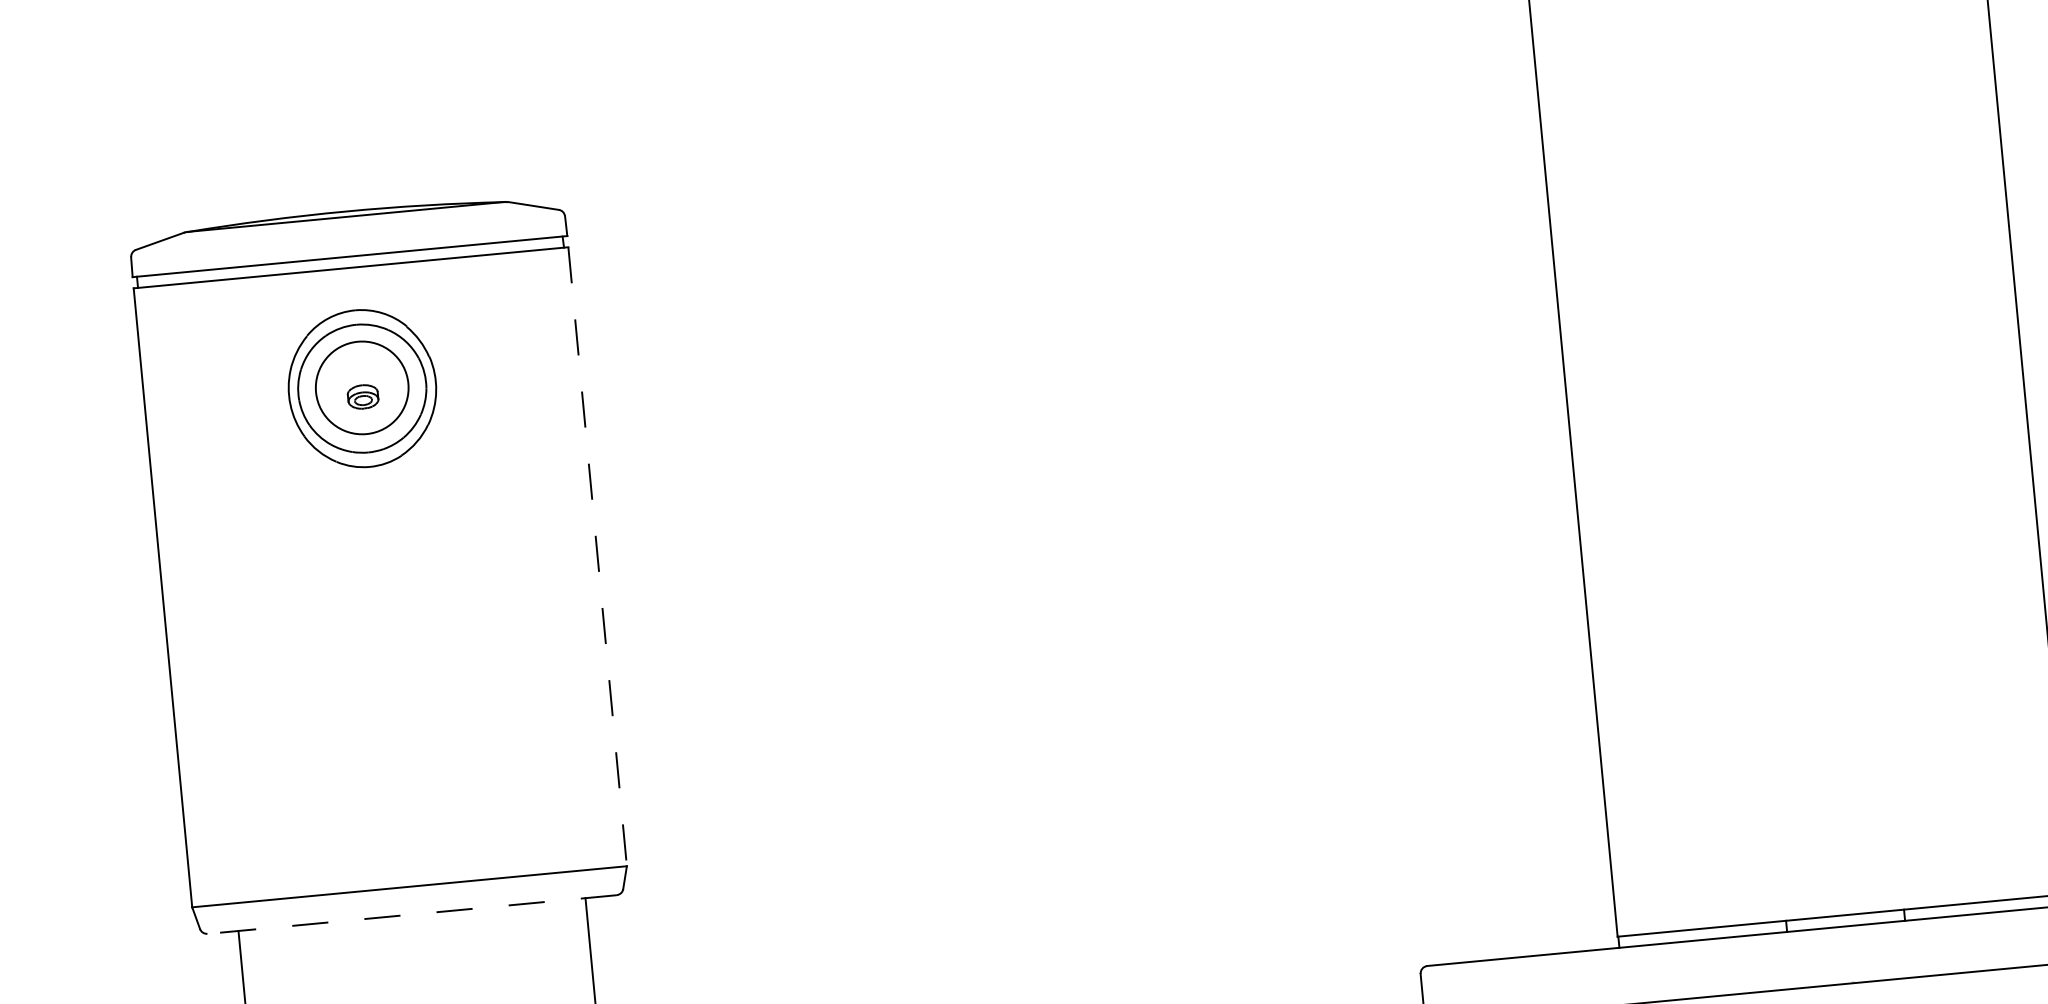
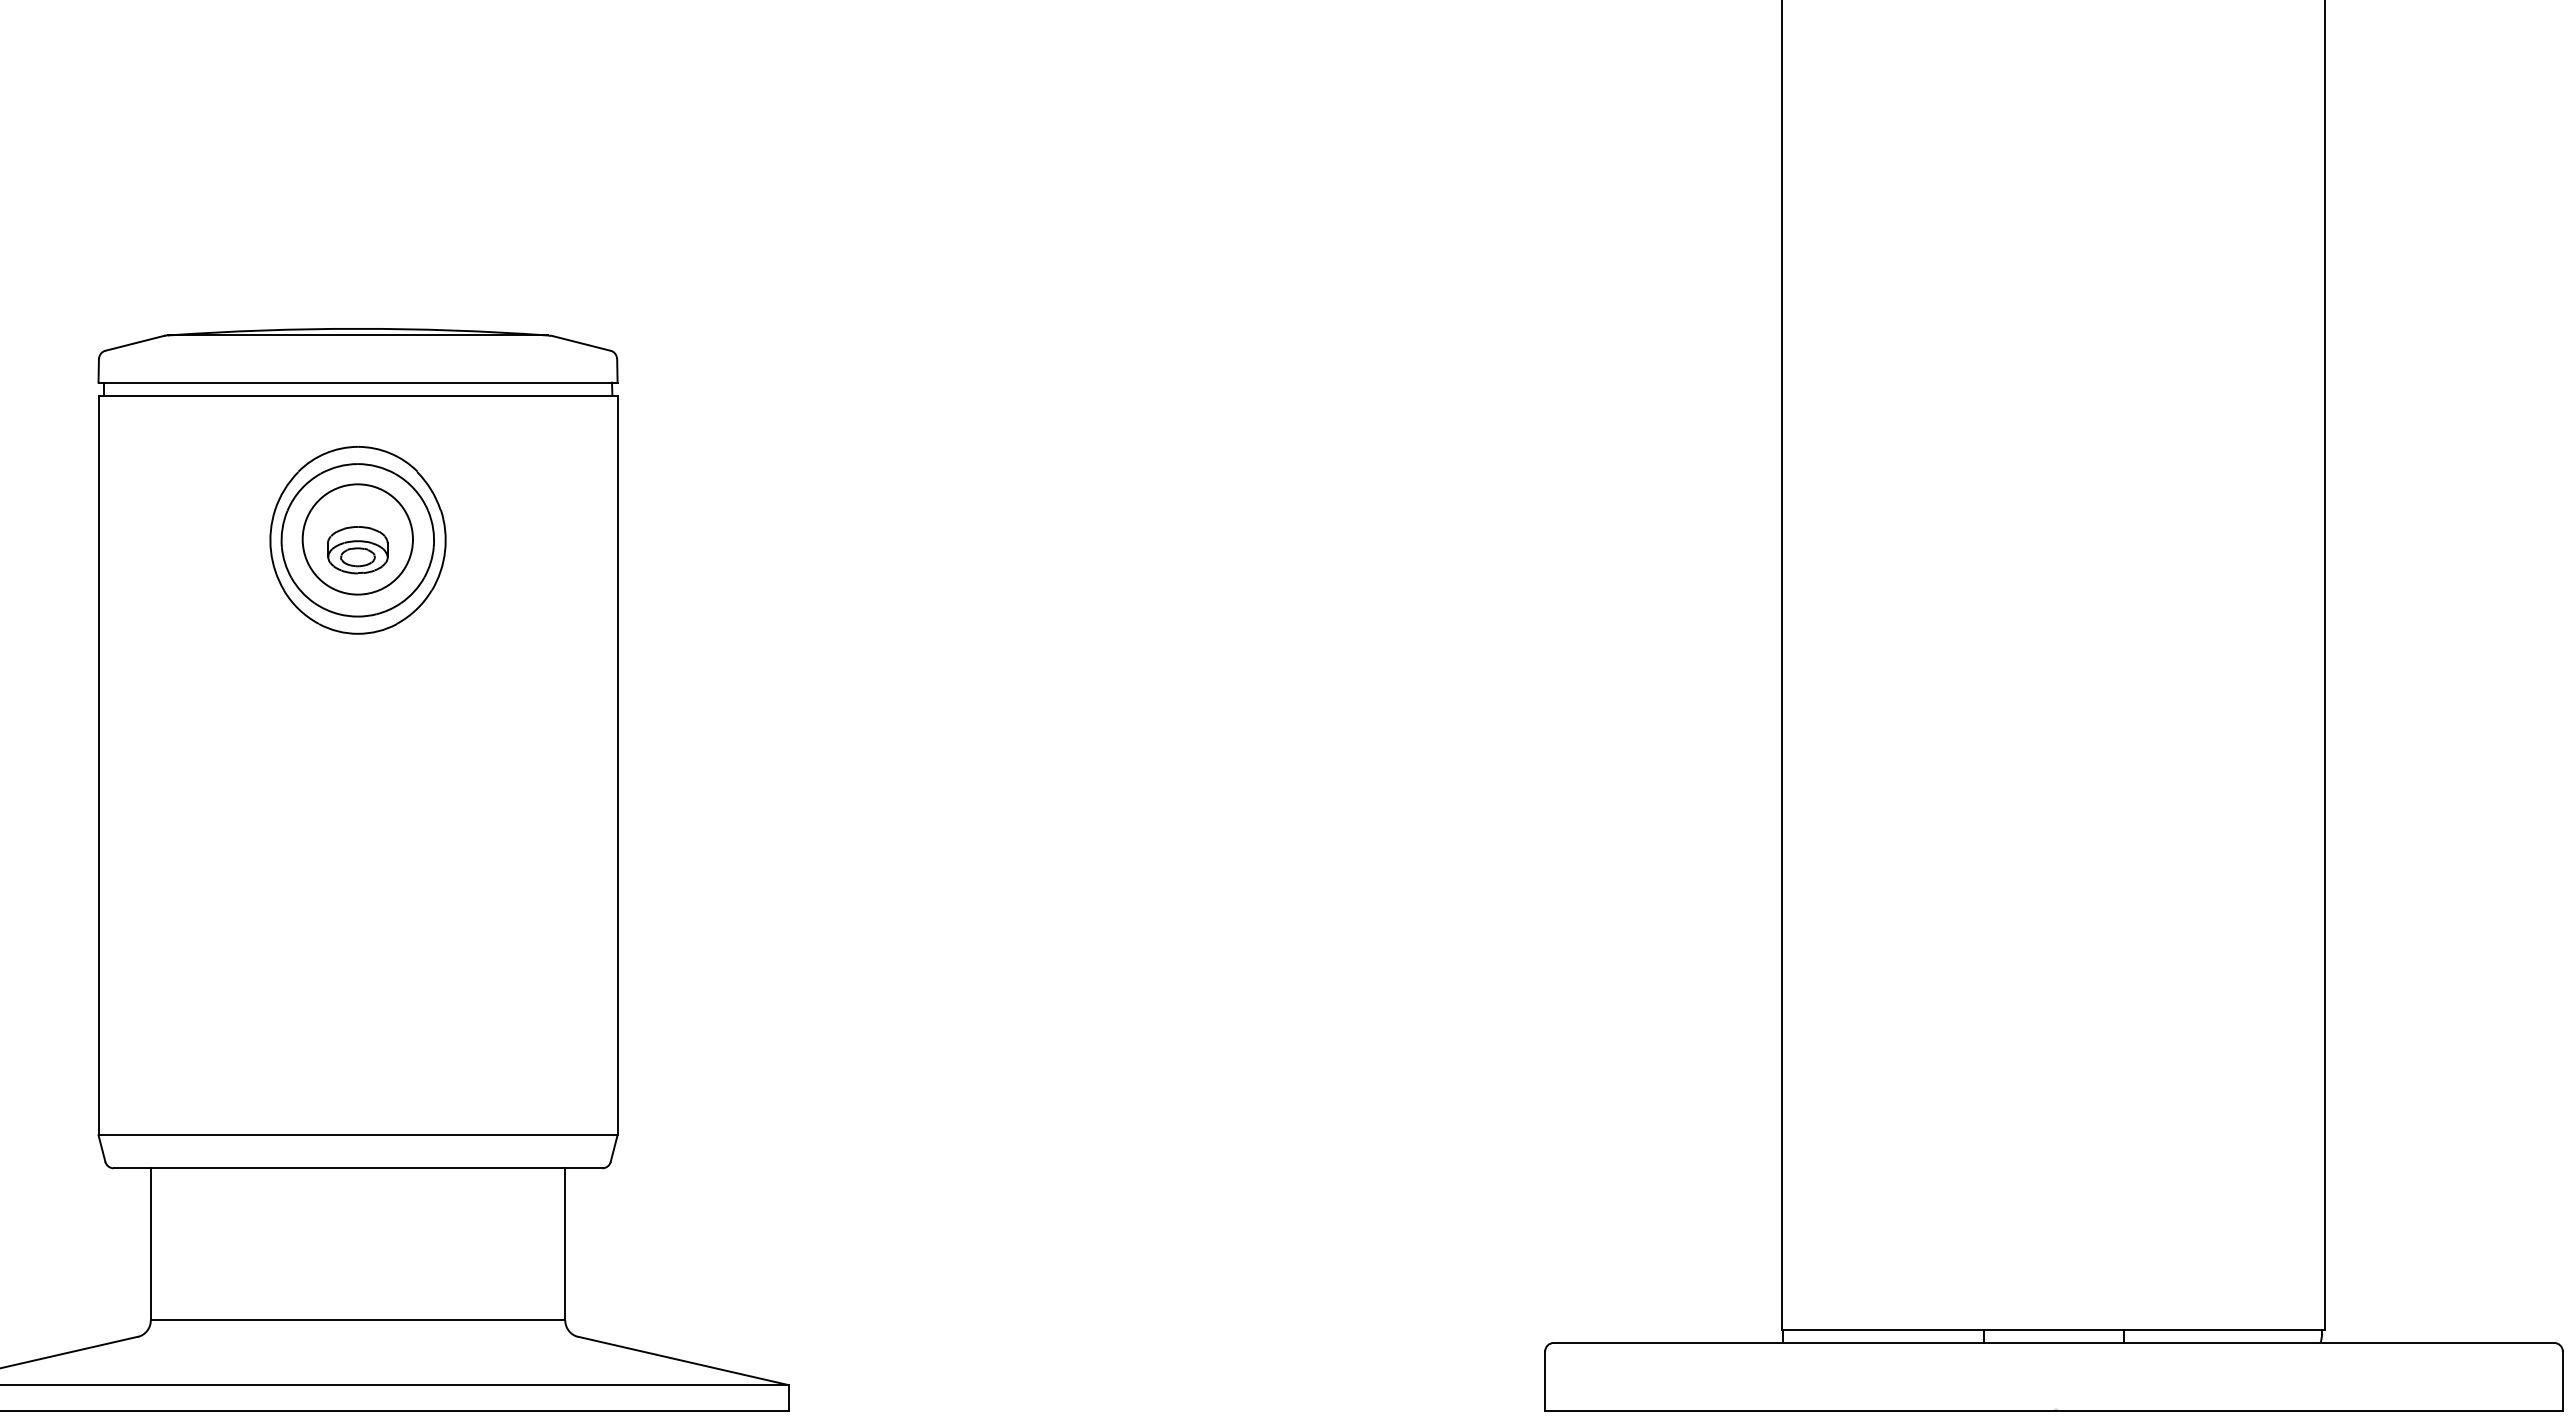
part: (362, 397) -> (357, 550), size x1.67
line: (597, 556) -> (617, 765), dashed -> solid
line: (411, 914) -> (357, 1168), dashed -> solid

